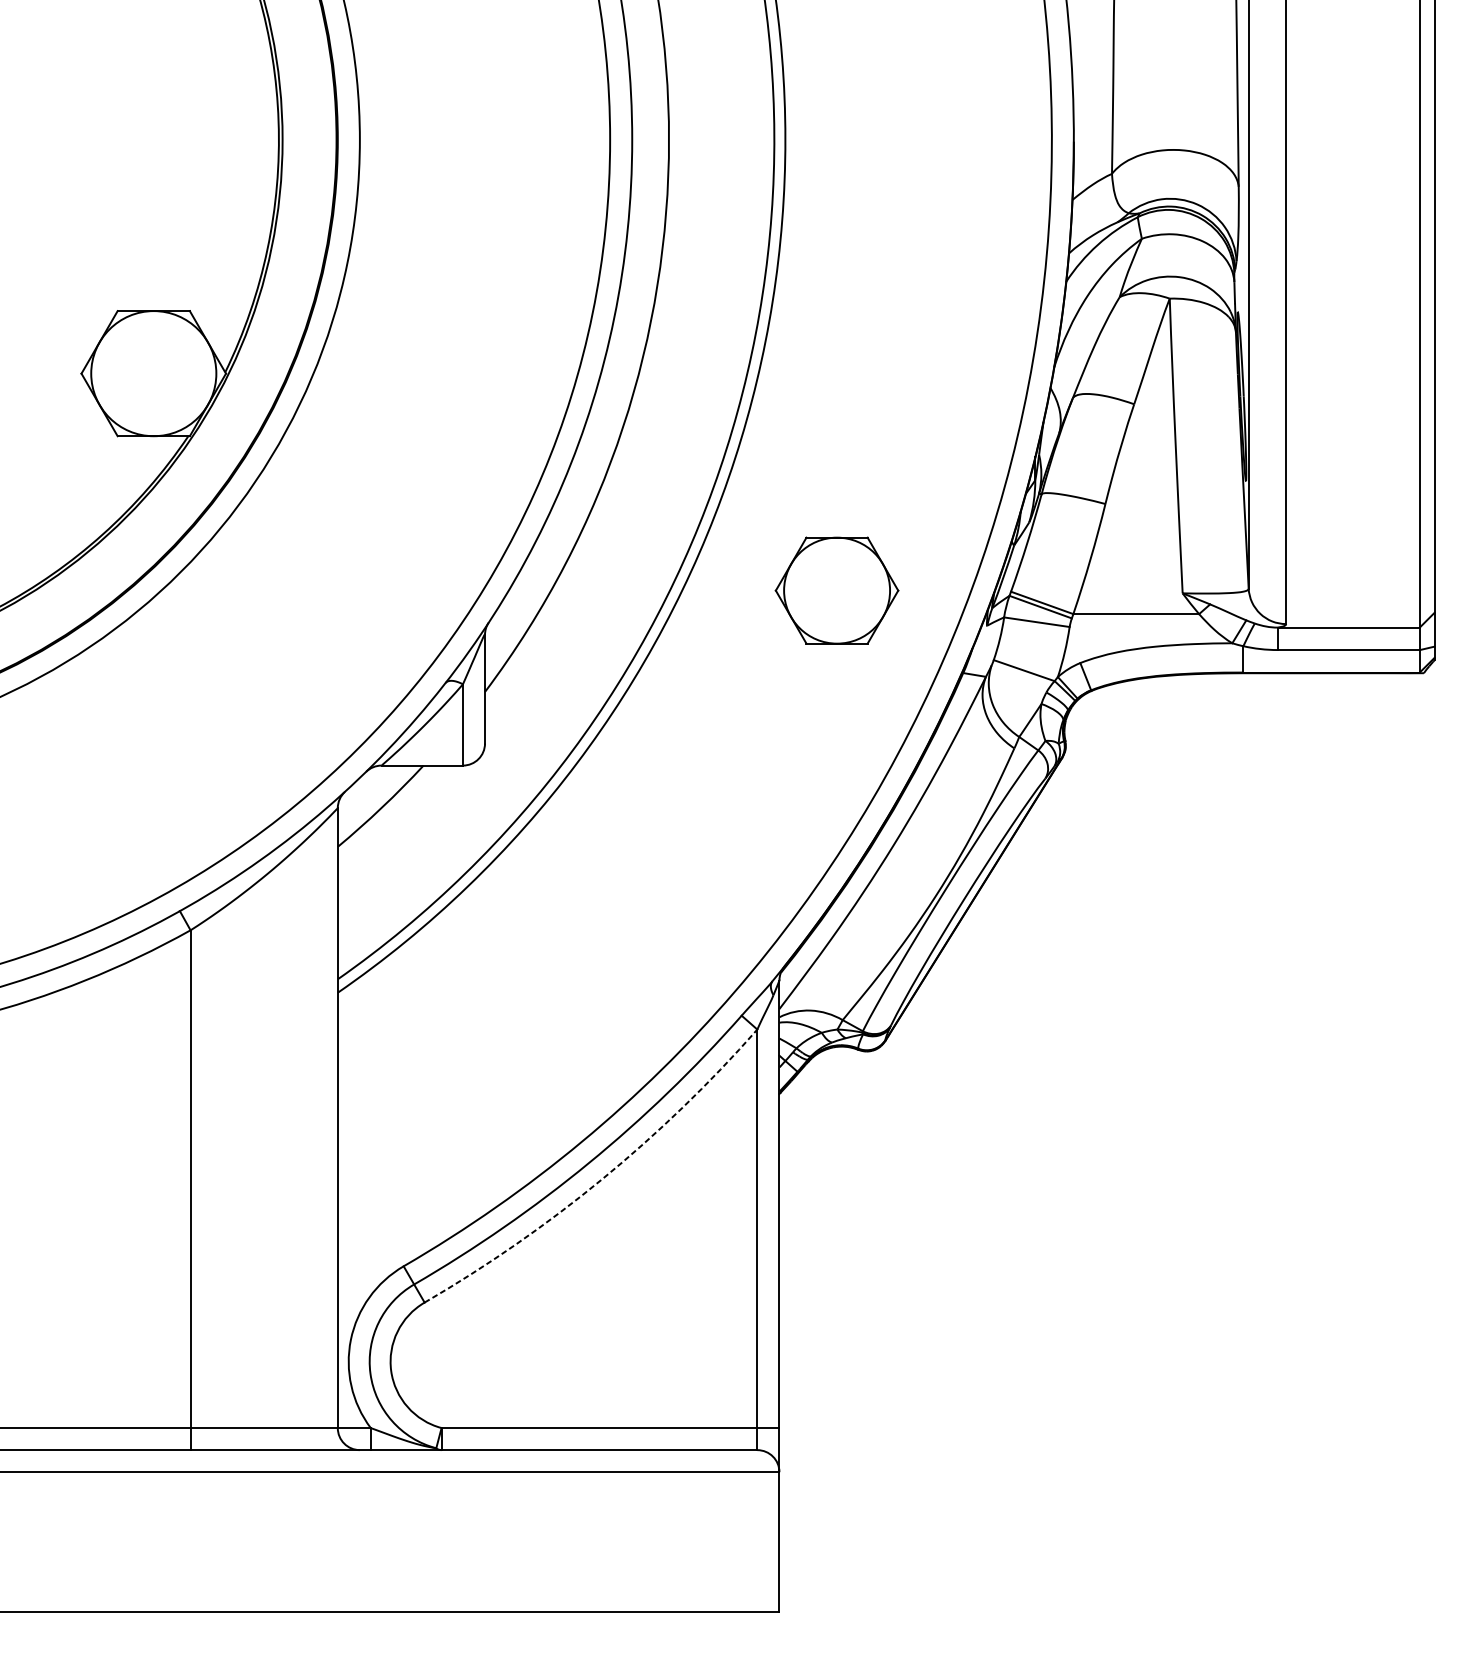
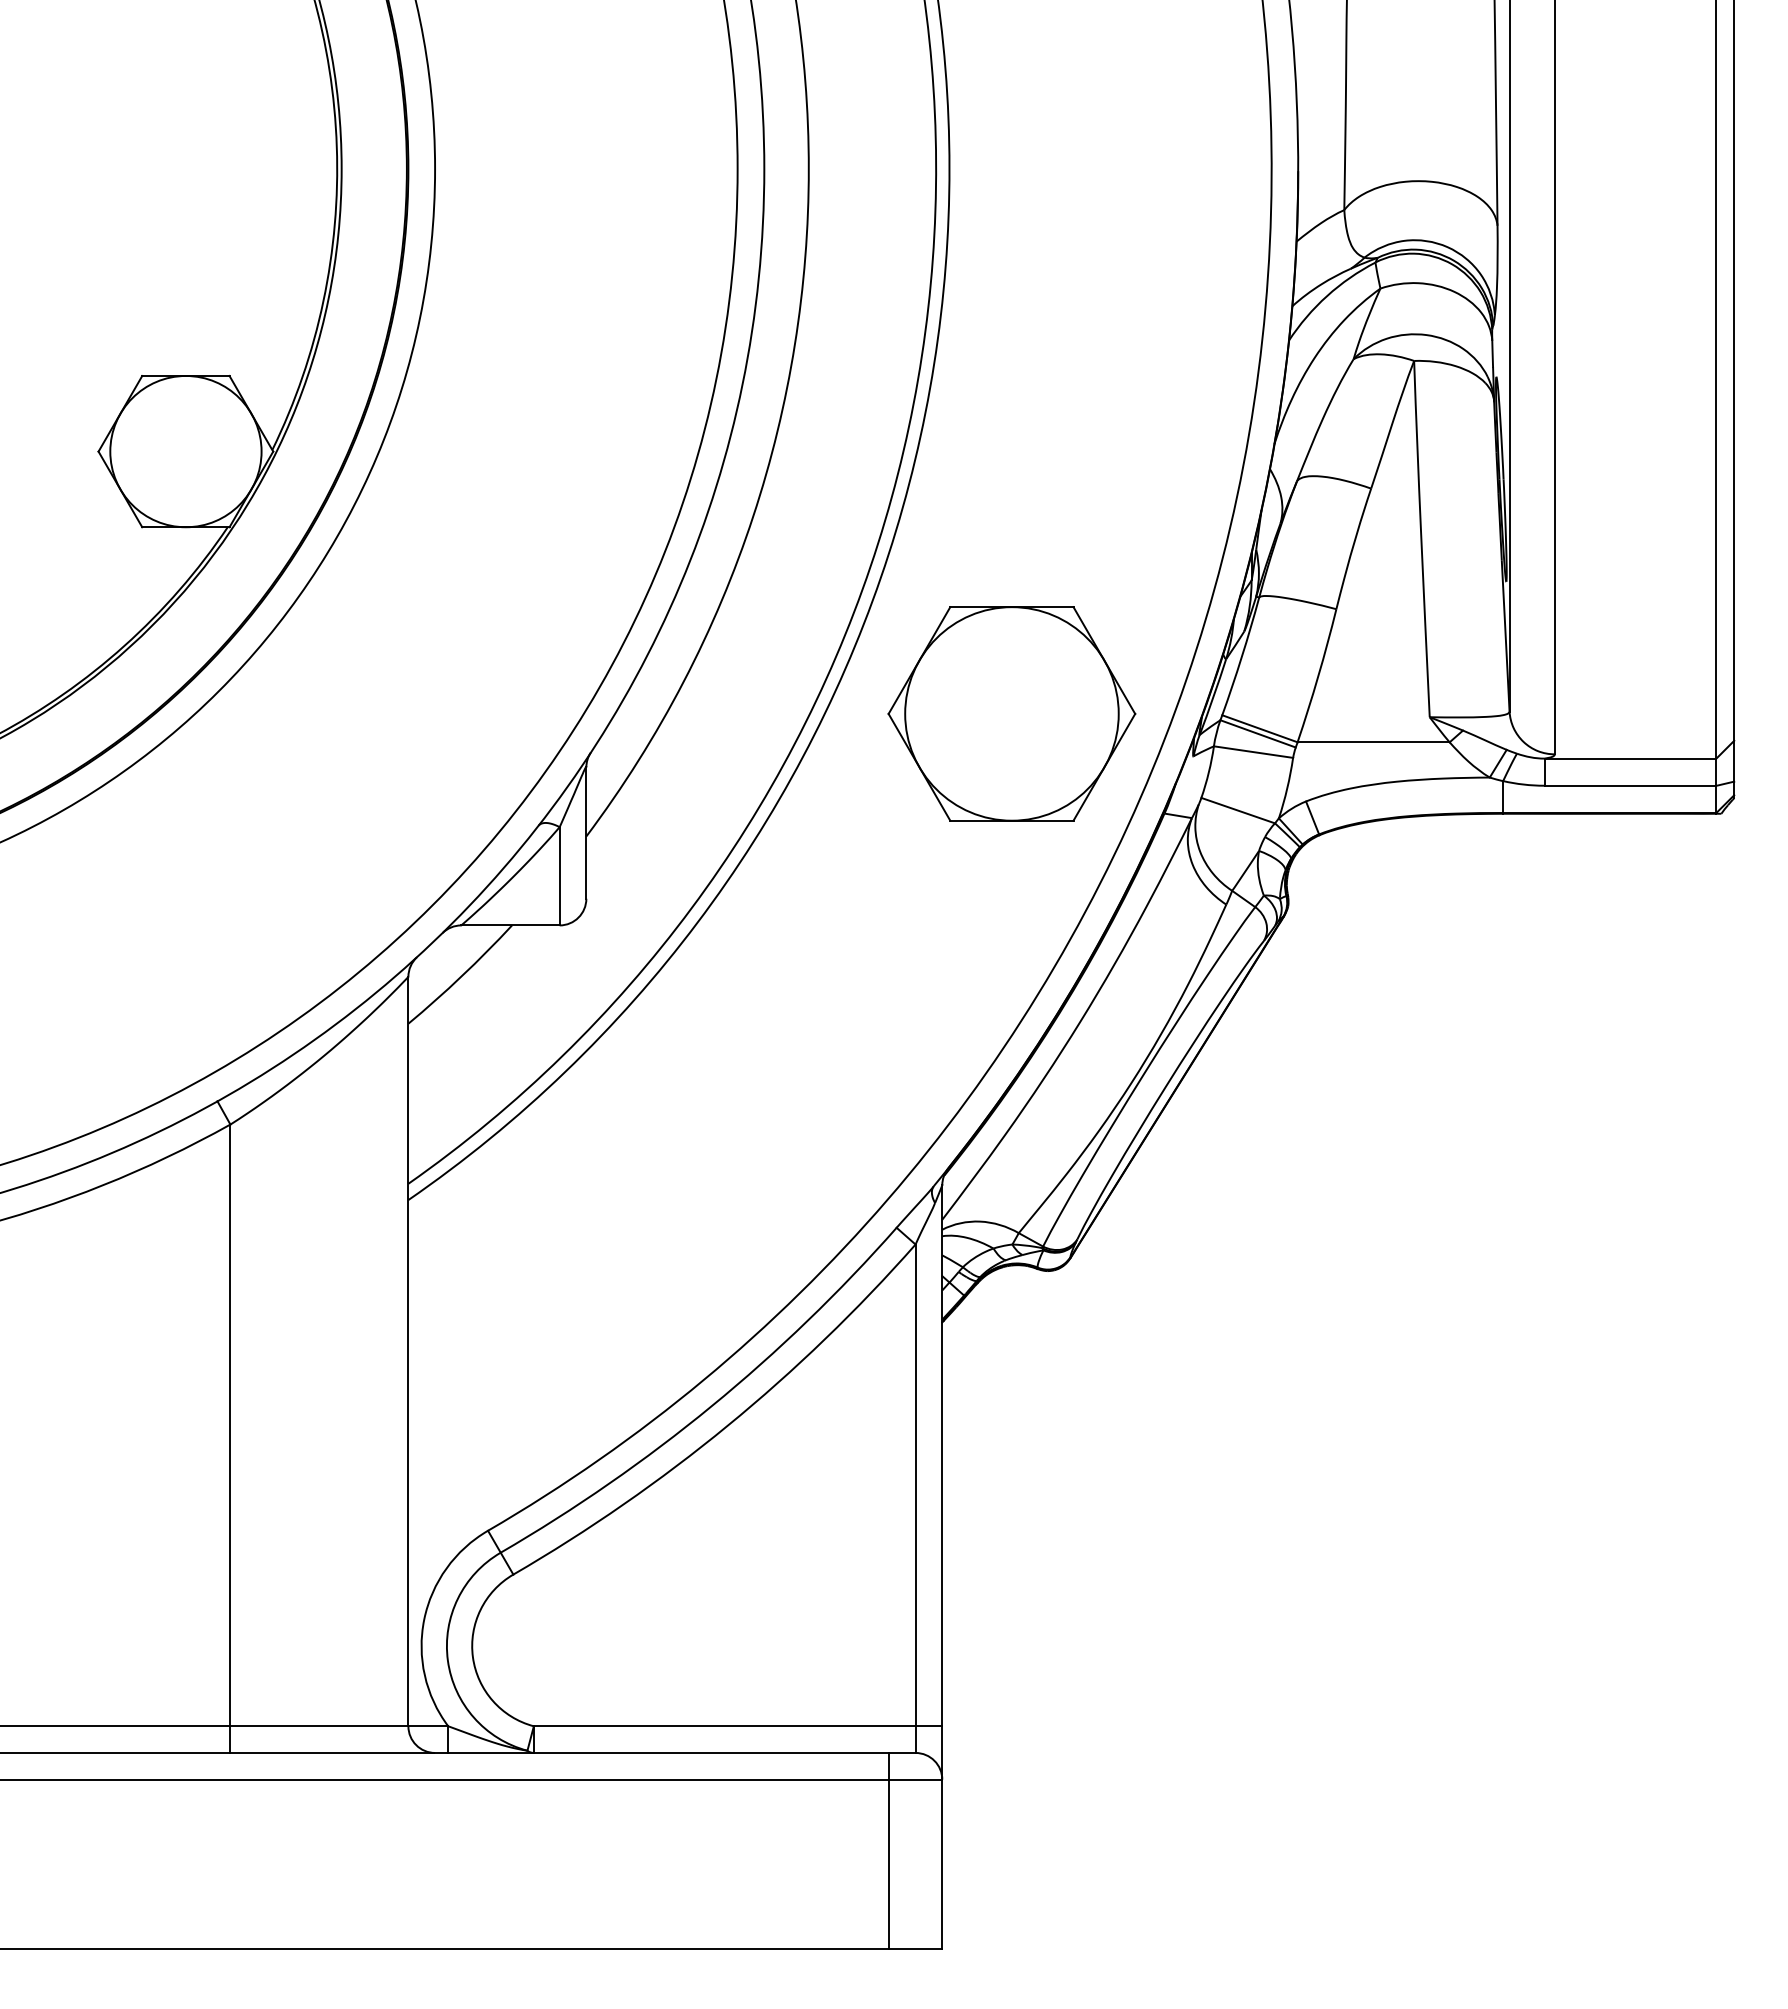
part: (836, 590) -> (1011, 713), size x1.67
arc: (601, 1179) -> (727, 1425), dashed -> solid
line: (734, 1530) -> (888, 1850), added

